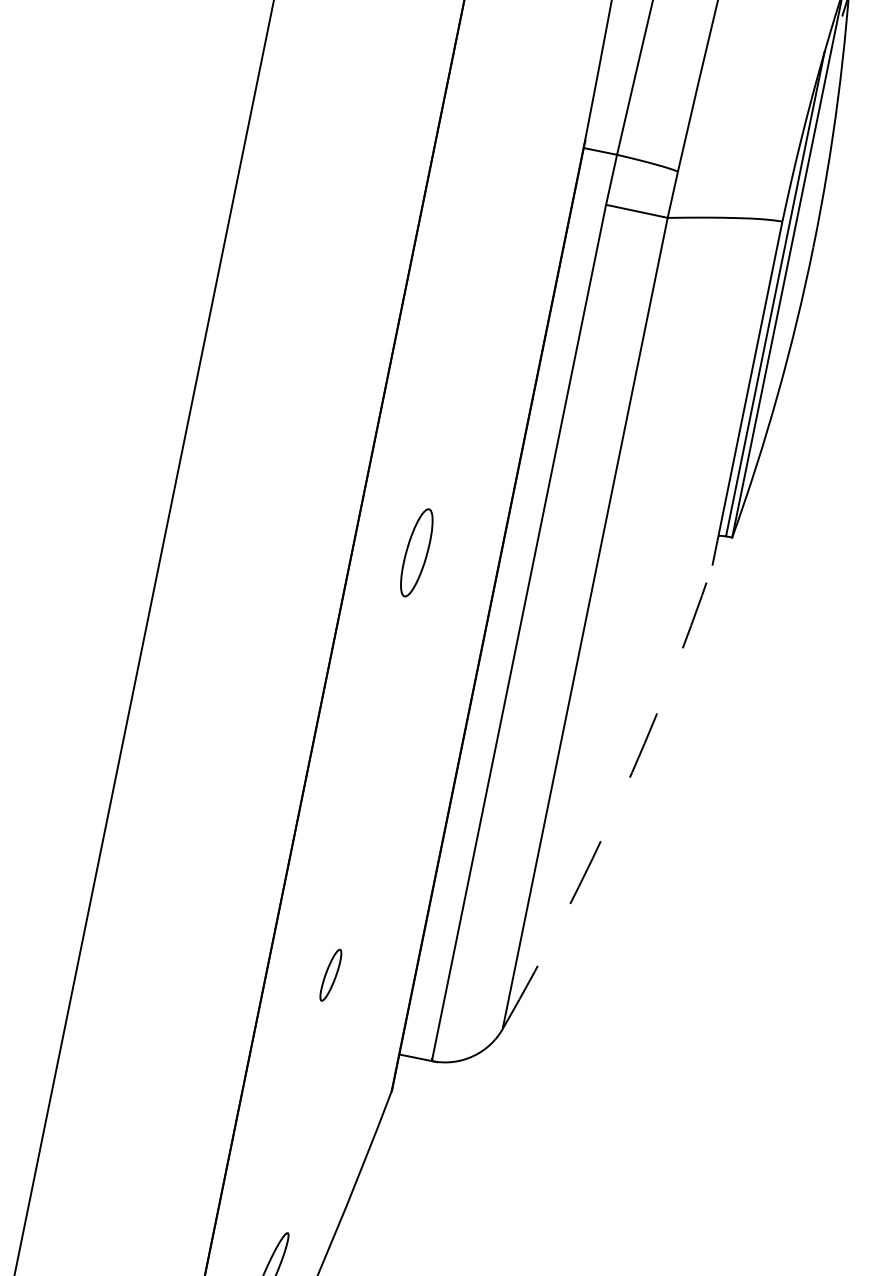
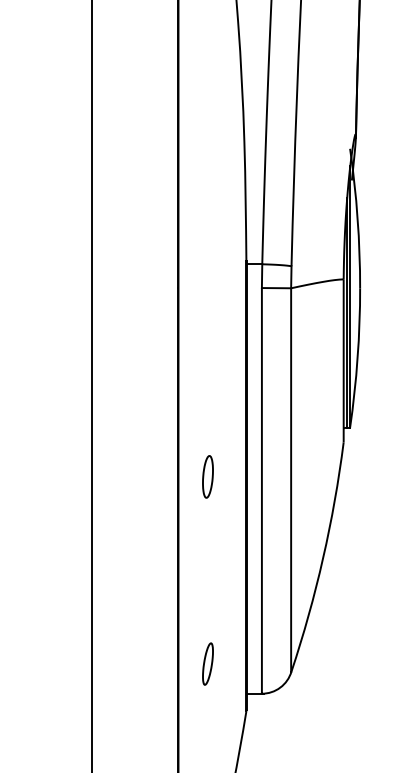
part: (415, 551) -> (207, 476), moved
arc: (619, 802) -> (323, 558), dashed -> solid
part: (330, 973) -> (207, 663), size x1.67

